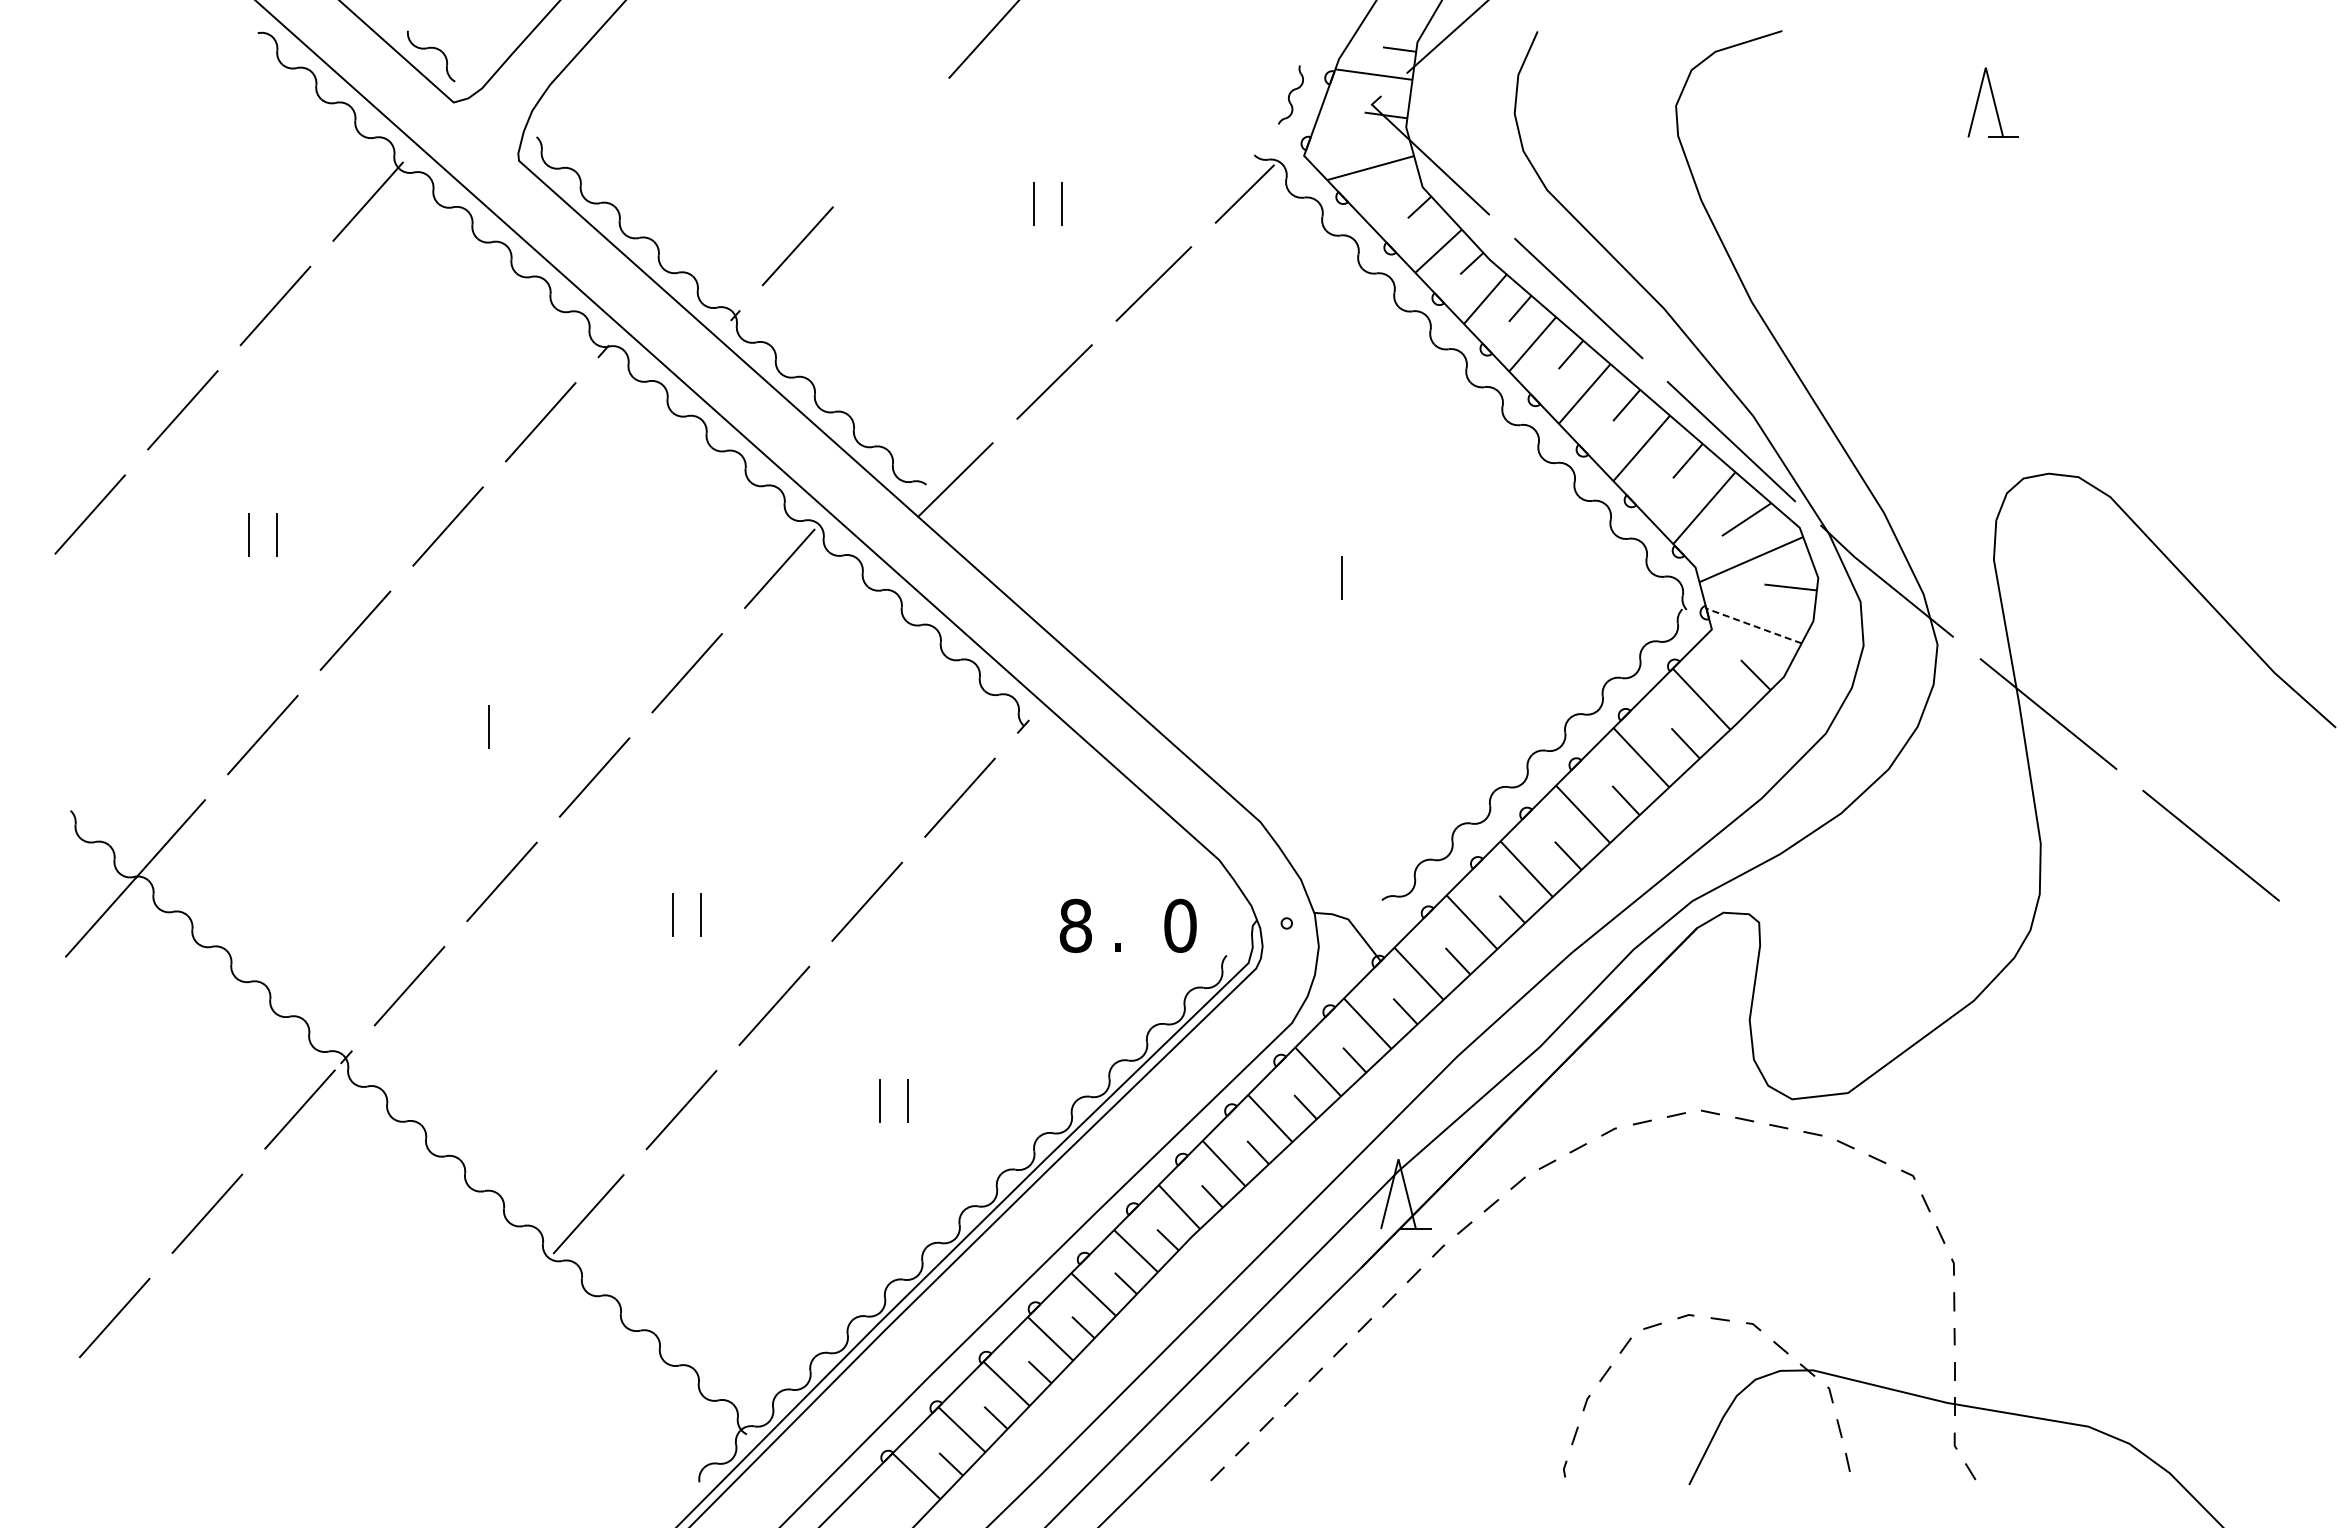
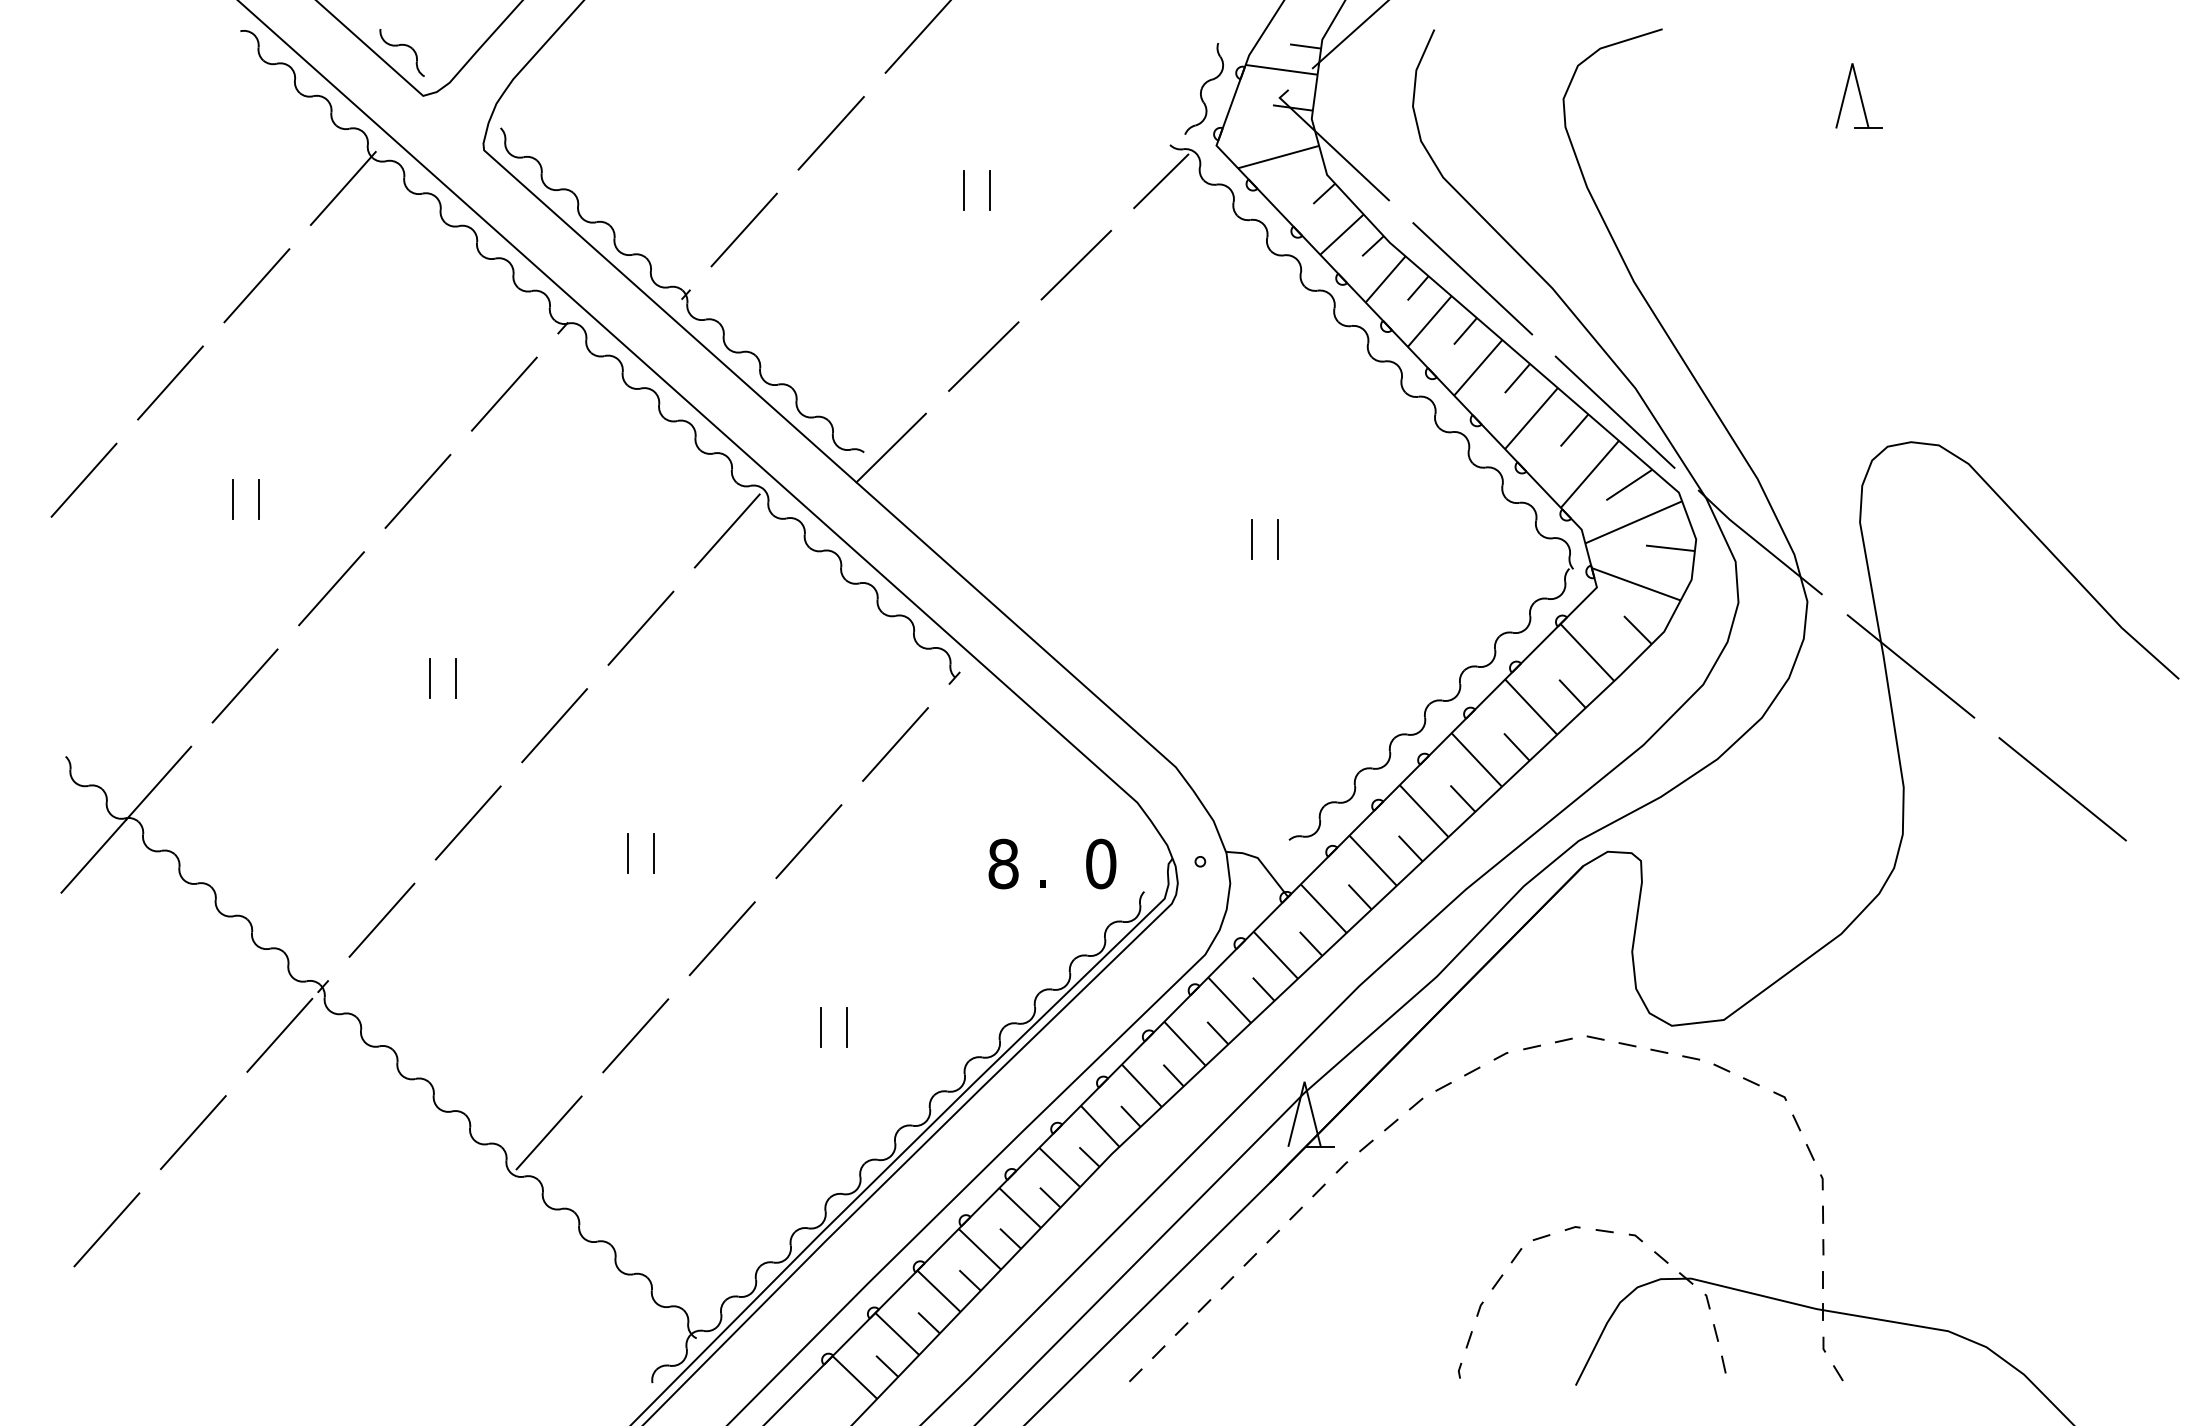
part: (1290, 94) -> (1203, 88), size x1.67
line: (891, 142) -> (831, 133), added
line: (1369, 577) -> (1277, 539), added
line: (1754, 626) -> (1636, 584), dashed -> solid
line: (461, 726) -> (430, 678), added

